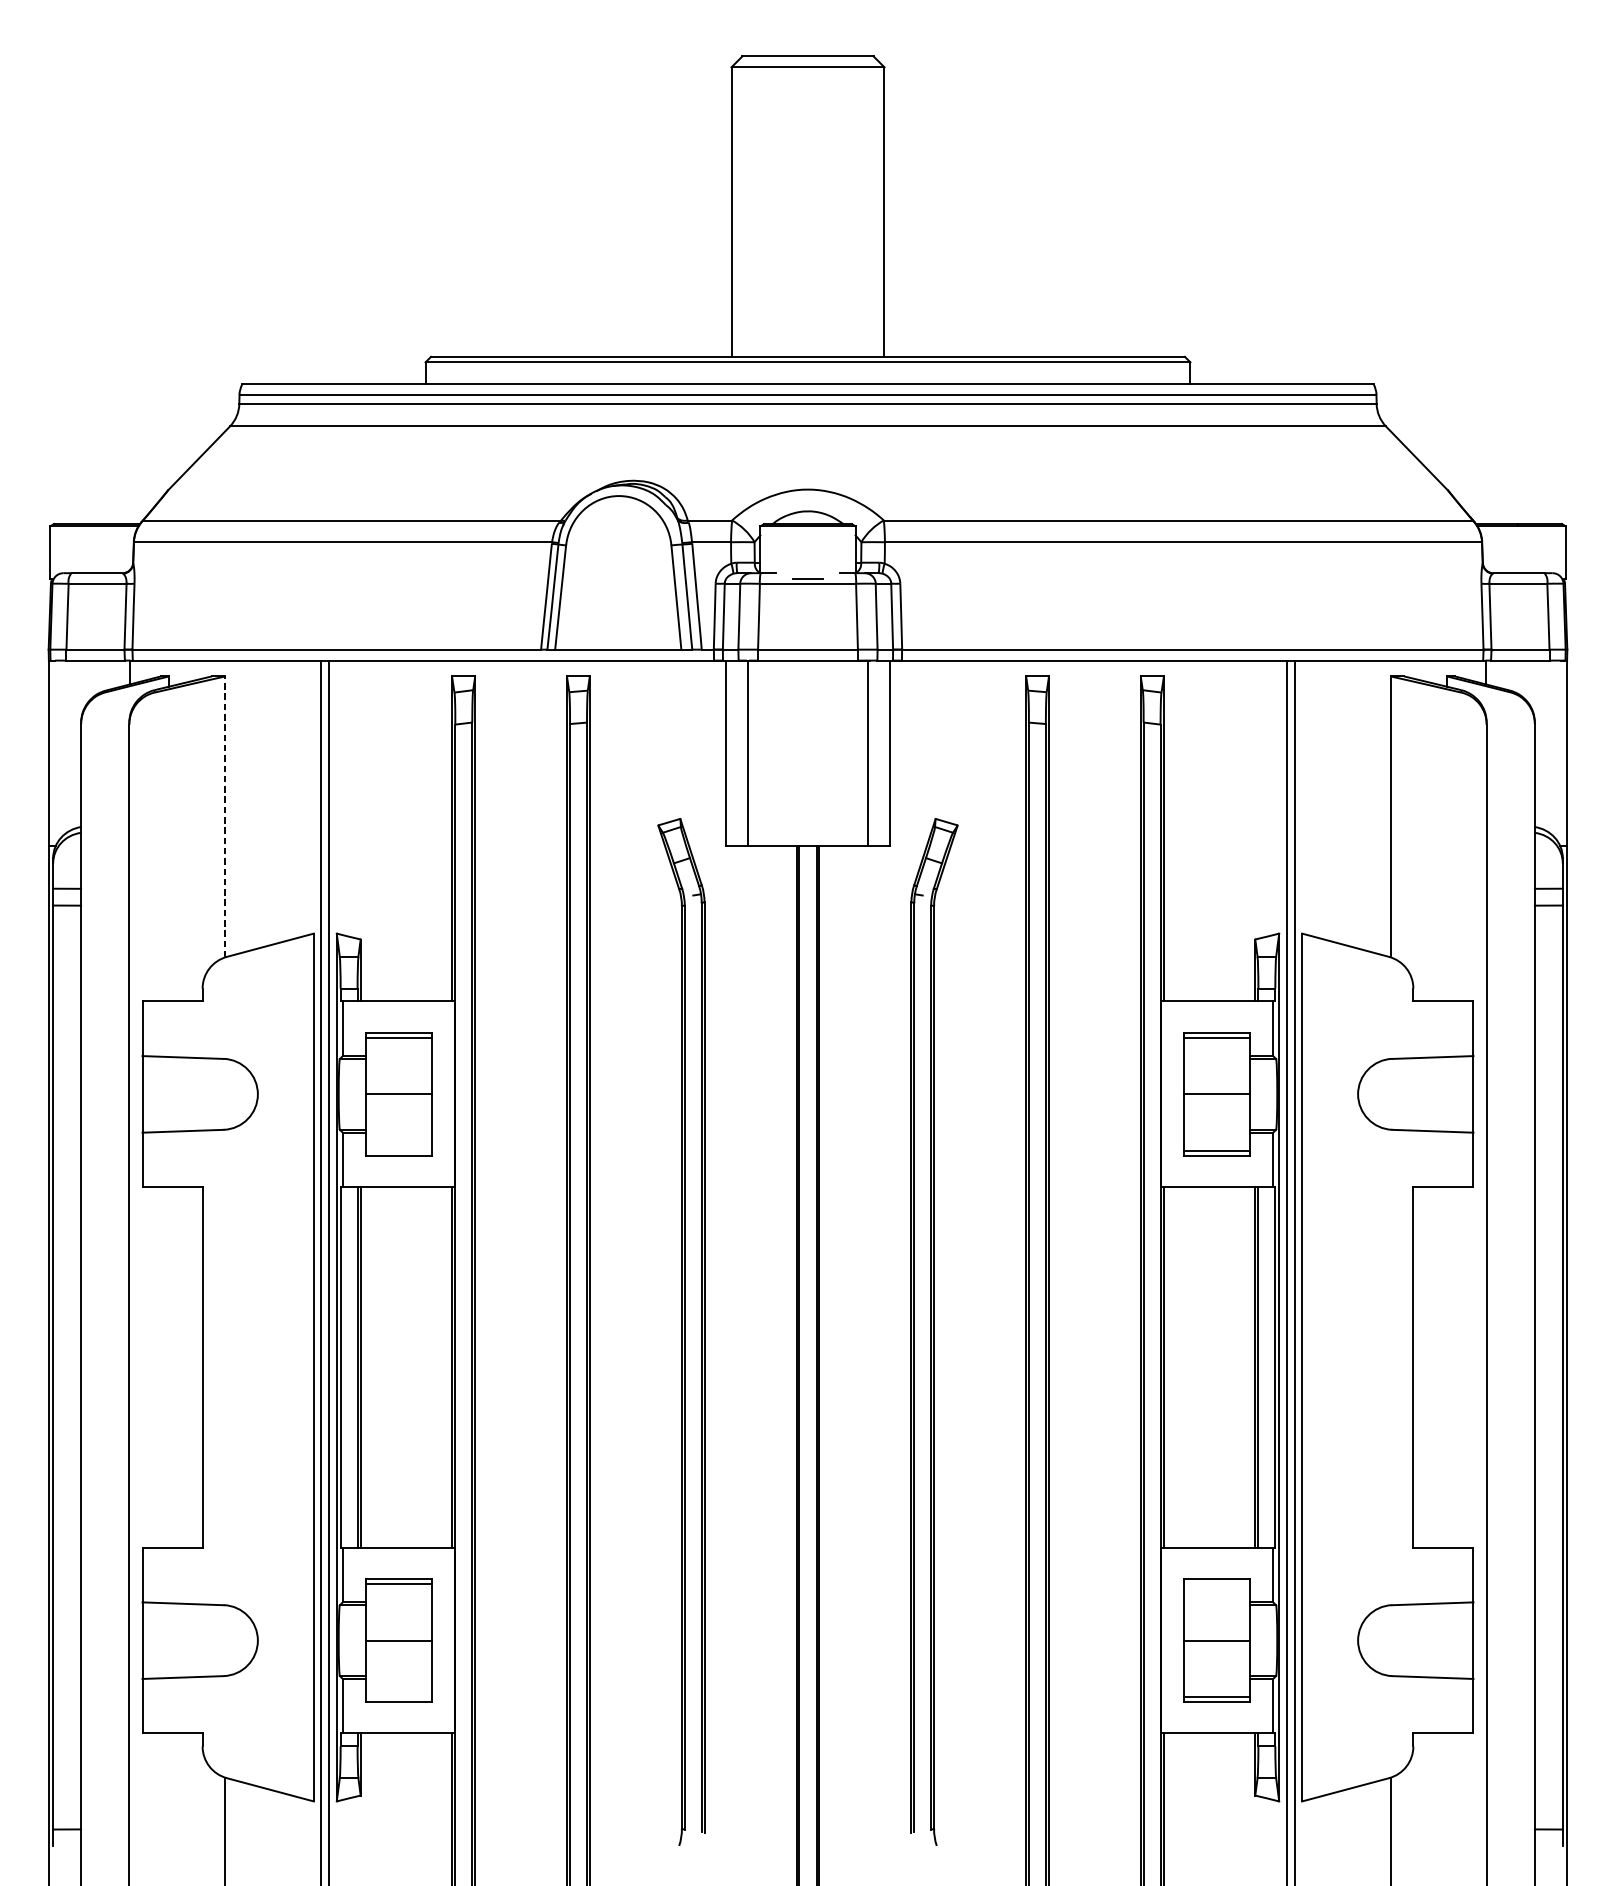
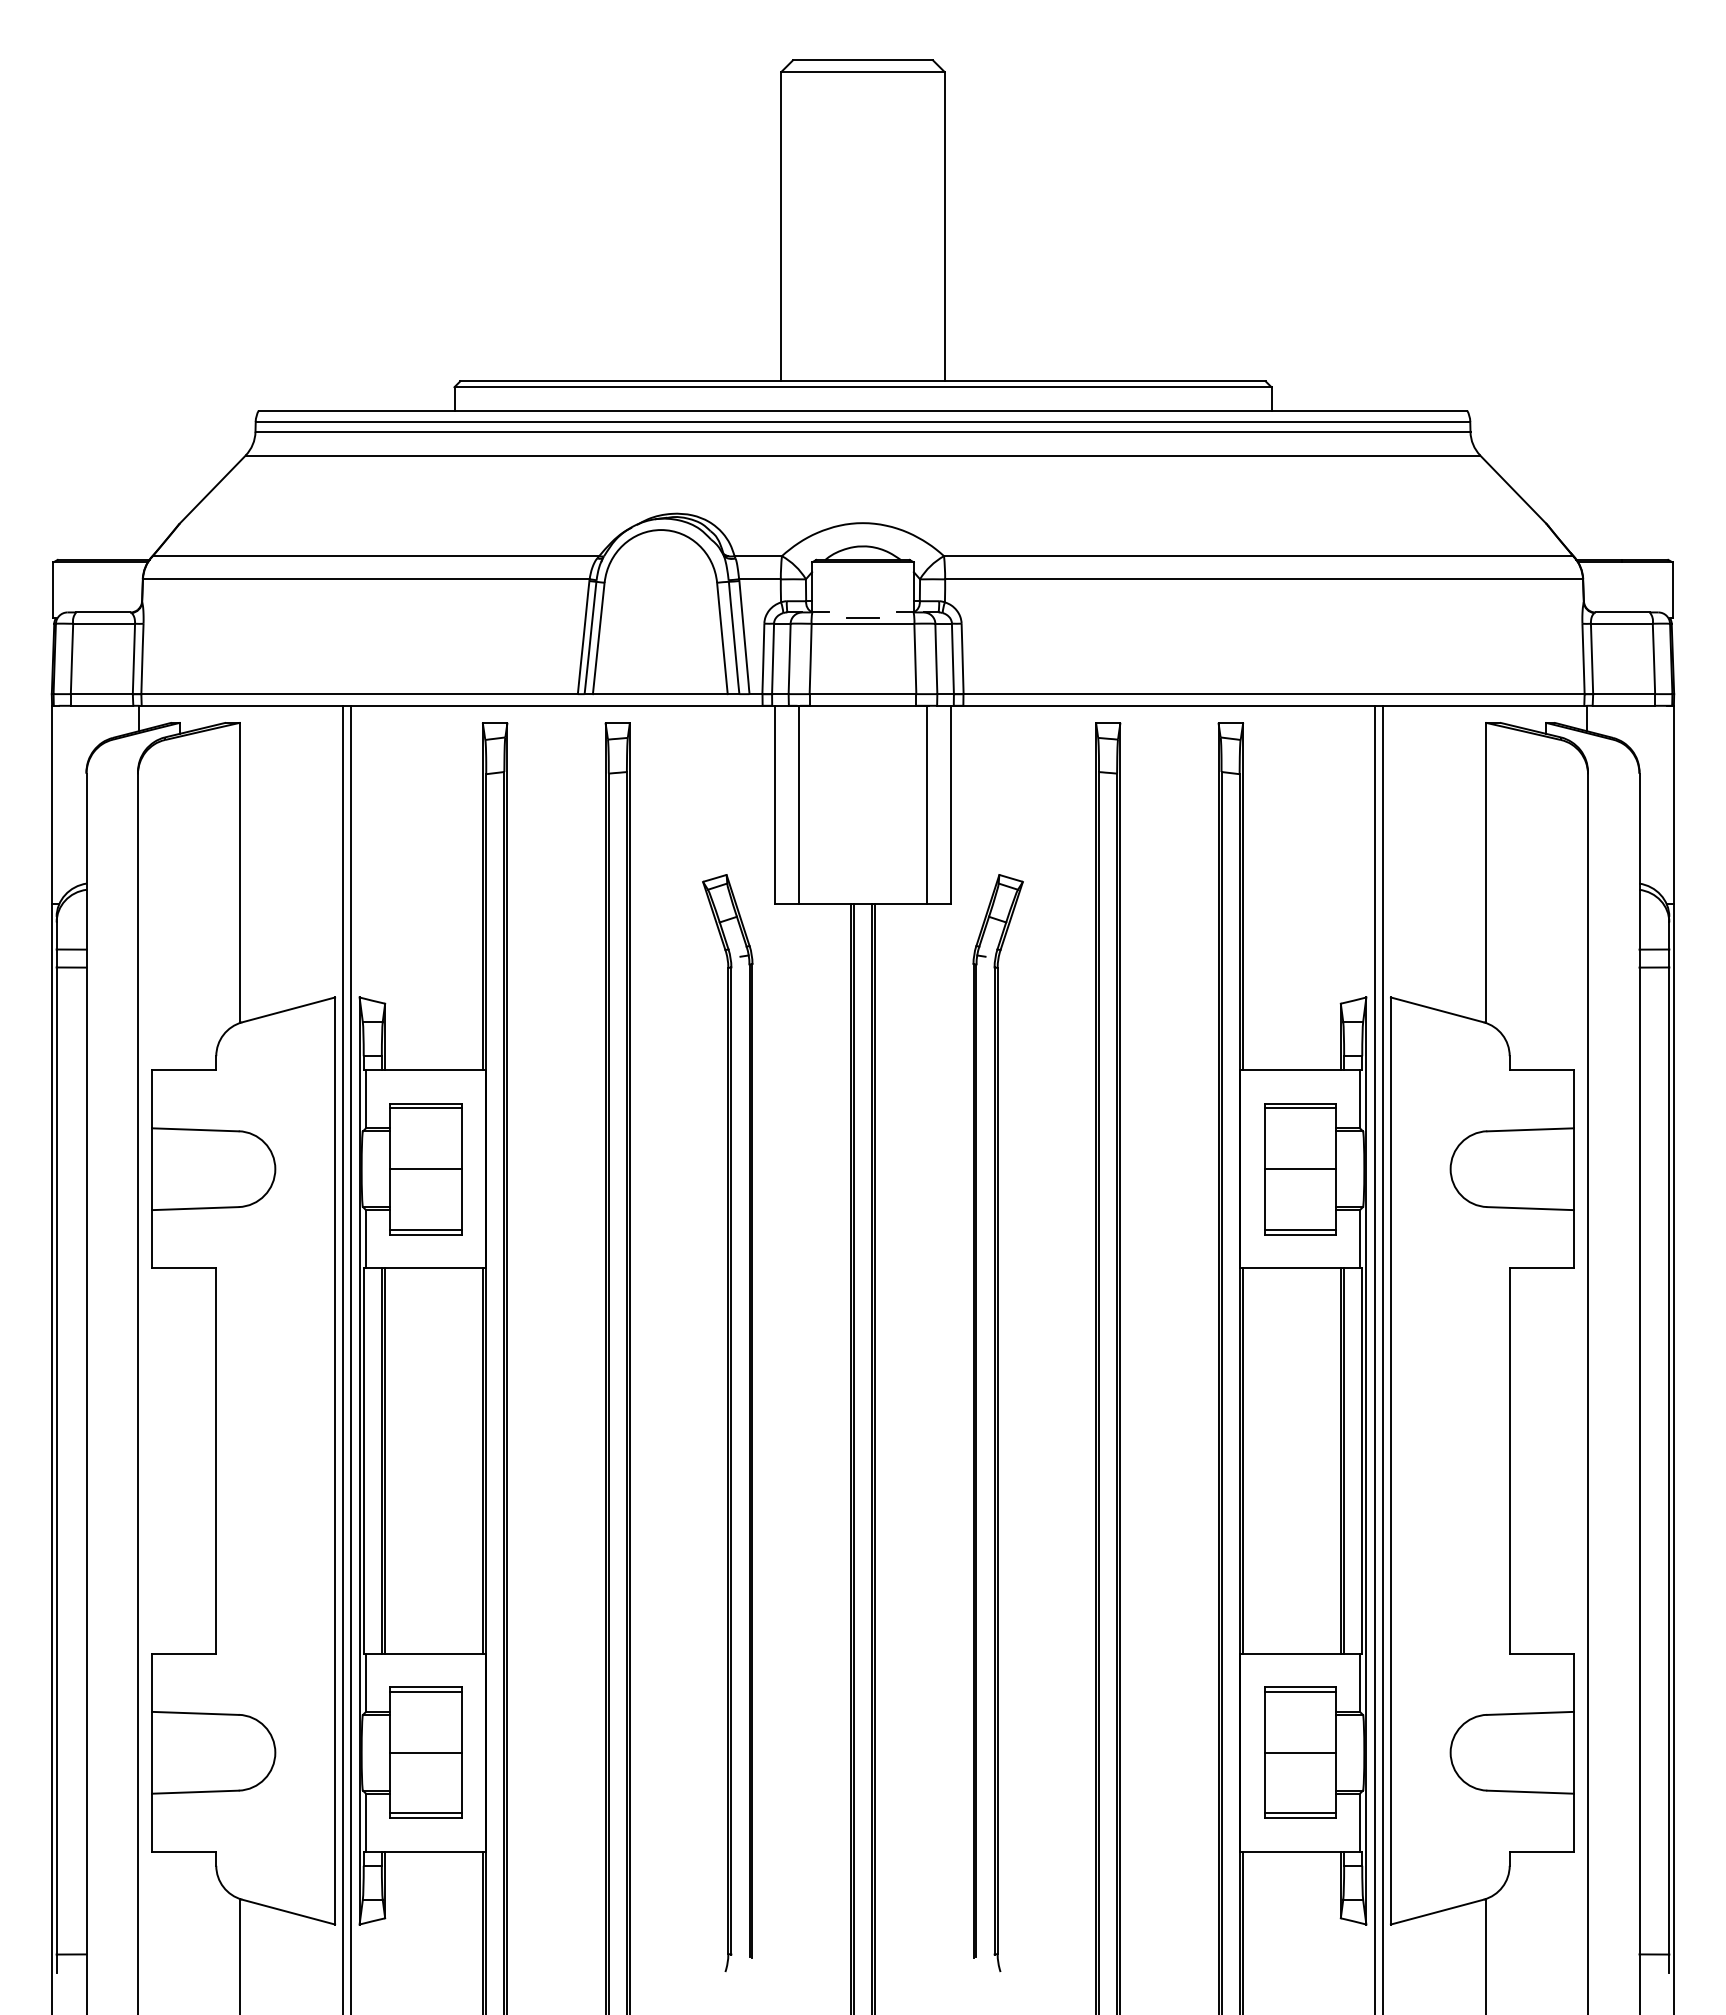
line: (225, 816) -> (240, 872), dashed -> solid
line: (398, 1150) -> (425, 1229), added
line: (1216, 1584) -> (1299, 1692), added
line: (398, 1697) -> (425, 1813), added

